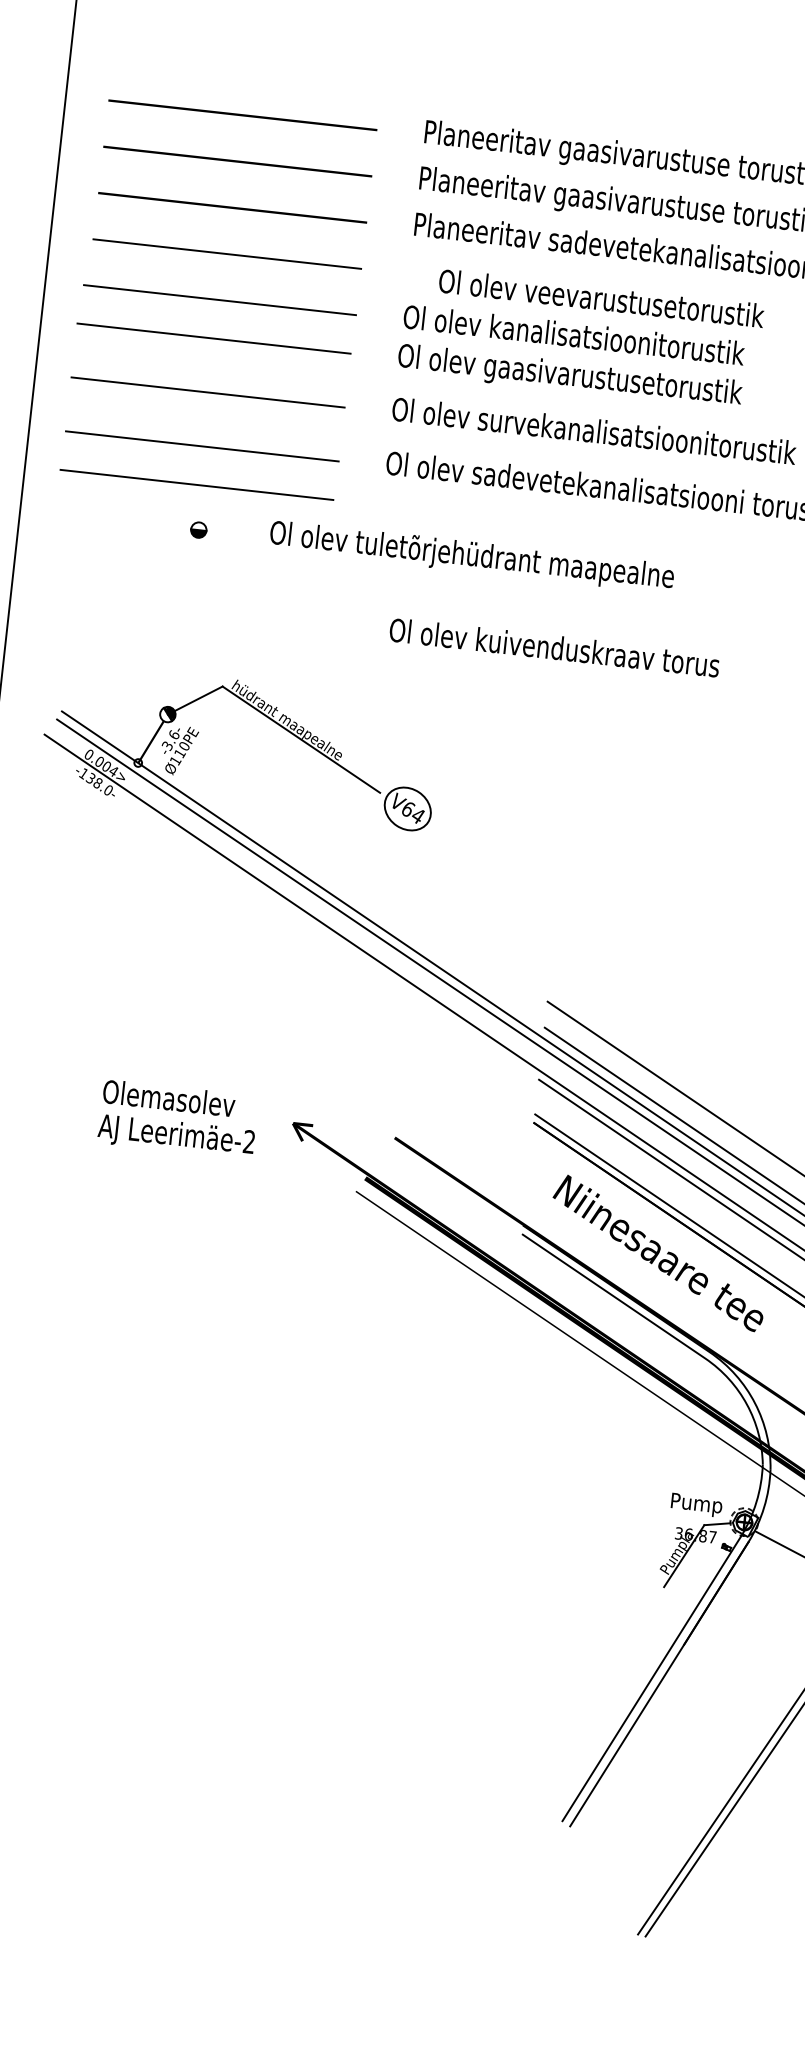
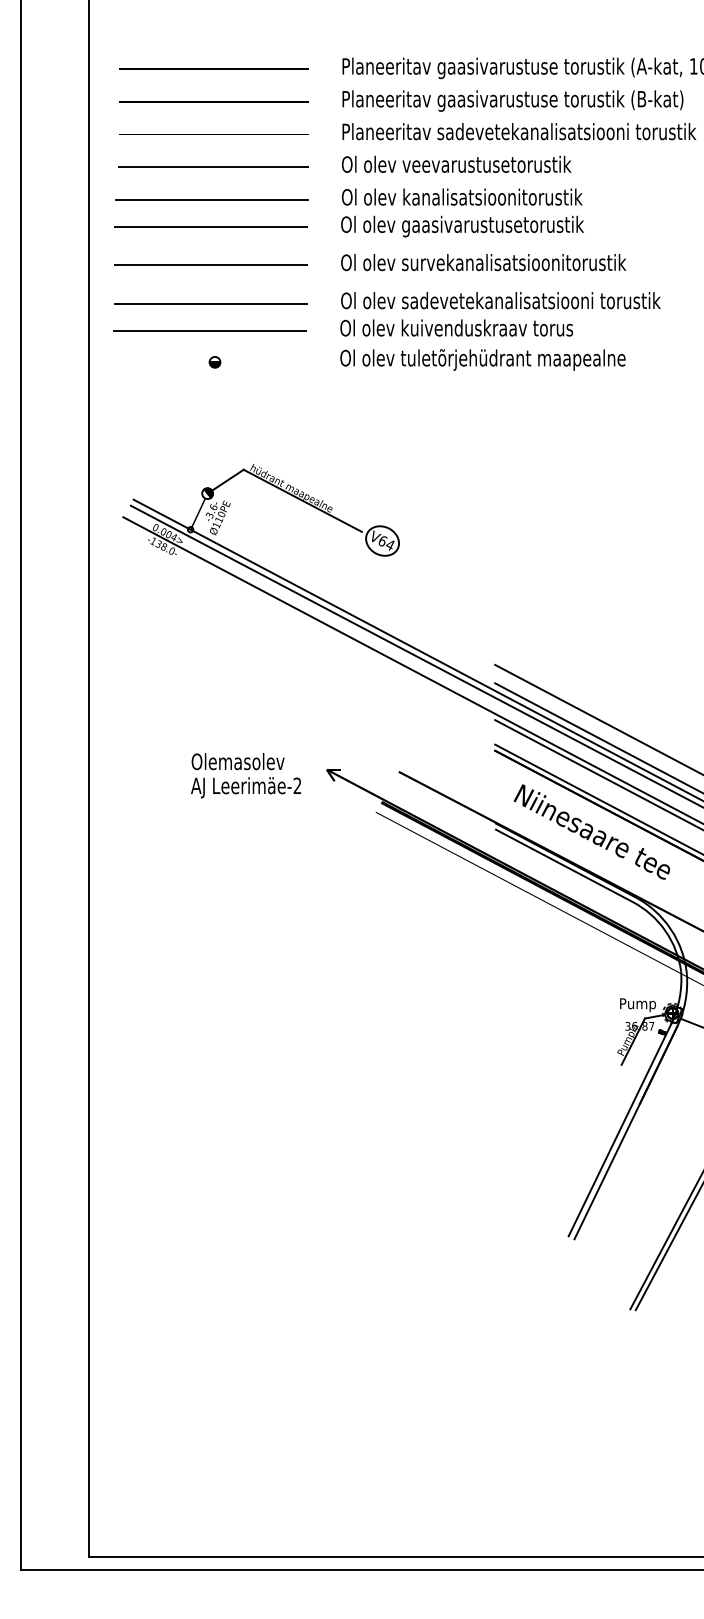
text: (601, 297) -> (456, 163), moved
text: (471, 556) -> (482, 359), moved
text: (554, 646) -> (456, 327), moved

